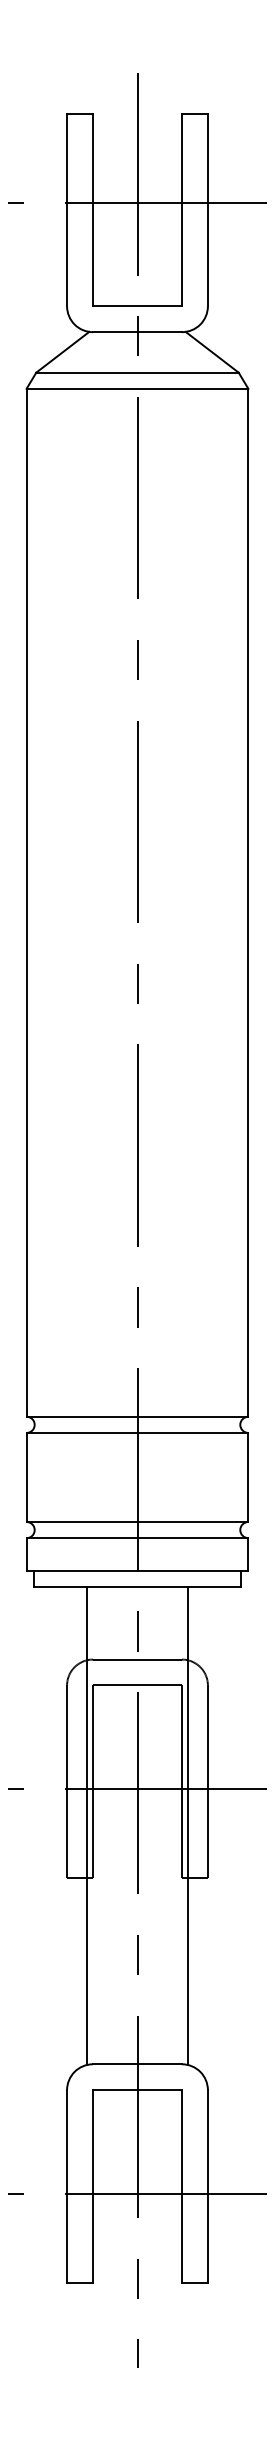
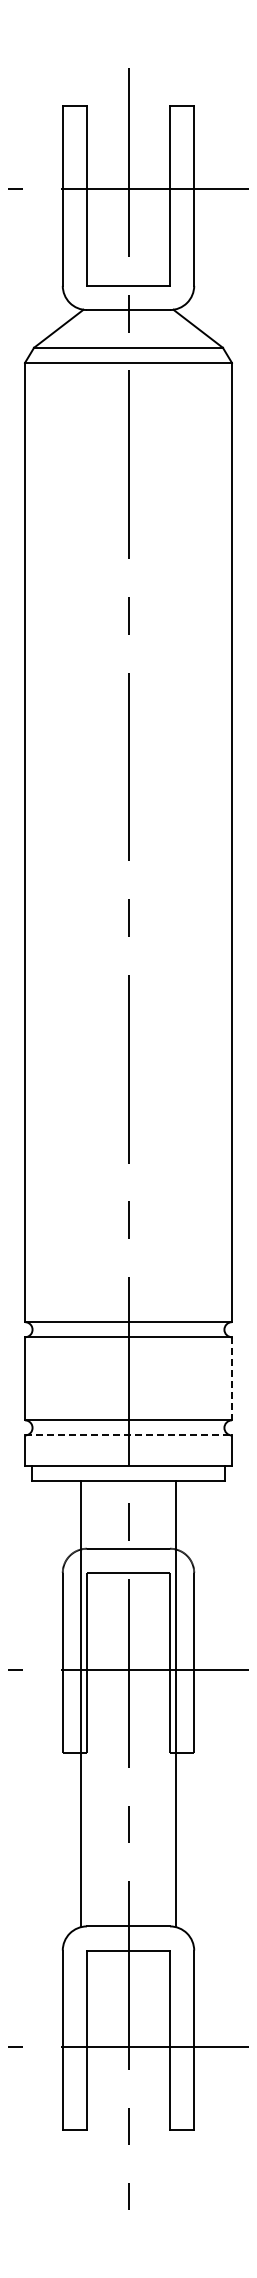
line: (247, 1477) -> (231, 1378), solid -> dashed
line: (137, 1538) -> (128, 1435), solid -> dashed

